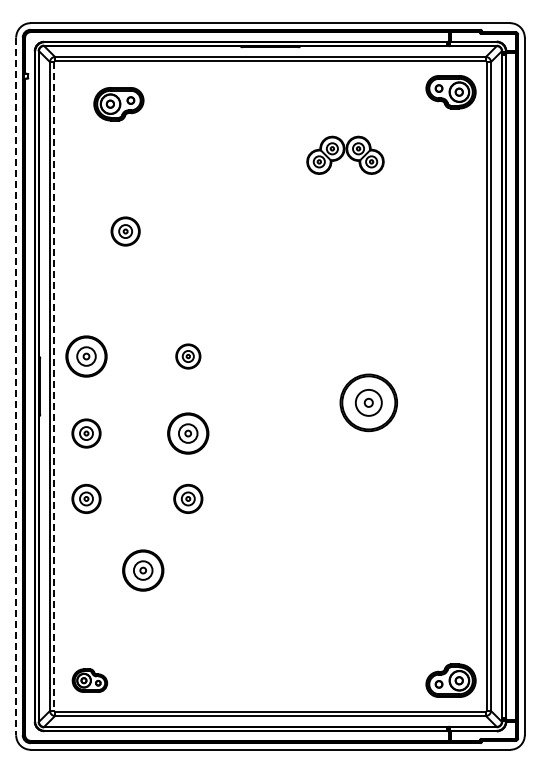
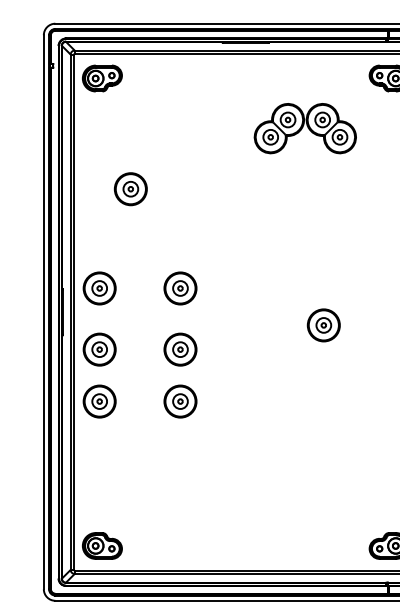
part: (118, 104) -> (102, 78), moved
part: (345, 155) -> (305, 128), size x1.67
part: (125, 231) -> (130, 189), size x1.43
part: (188, 356) -> (180, 288), size x1.67
line: (16, 386) -> (44, 312), dashed -> solid
line: (54, 387) -> (74, 313), dashed -> solid
part: (368, 403) -> (323, 325), size x0.71
part: (86, 433) -> (99, 349), size x1.43
part: (86, 498) -> (99, 401), size x1.43
part: (188, 498) -> (180, 401), size x1.43
part: (143, 570) -> (144, 458), removed
part: (89, 680) -> (102, 545), size x1.43

